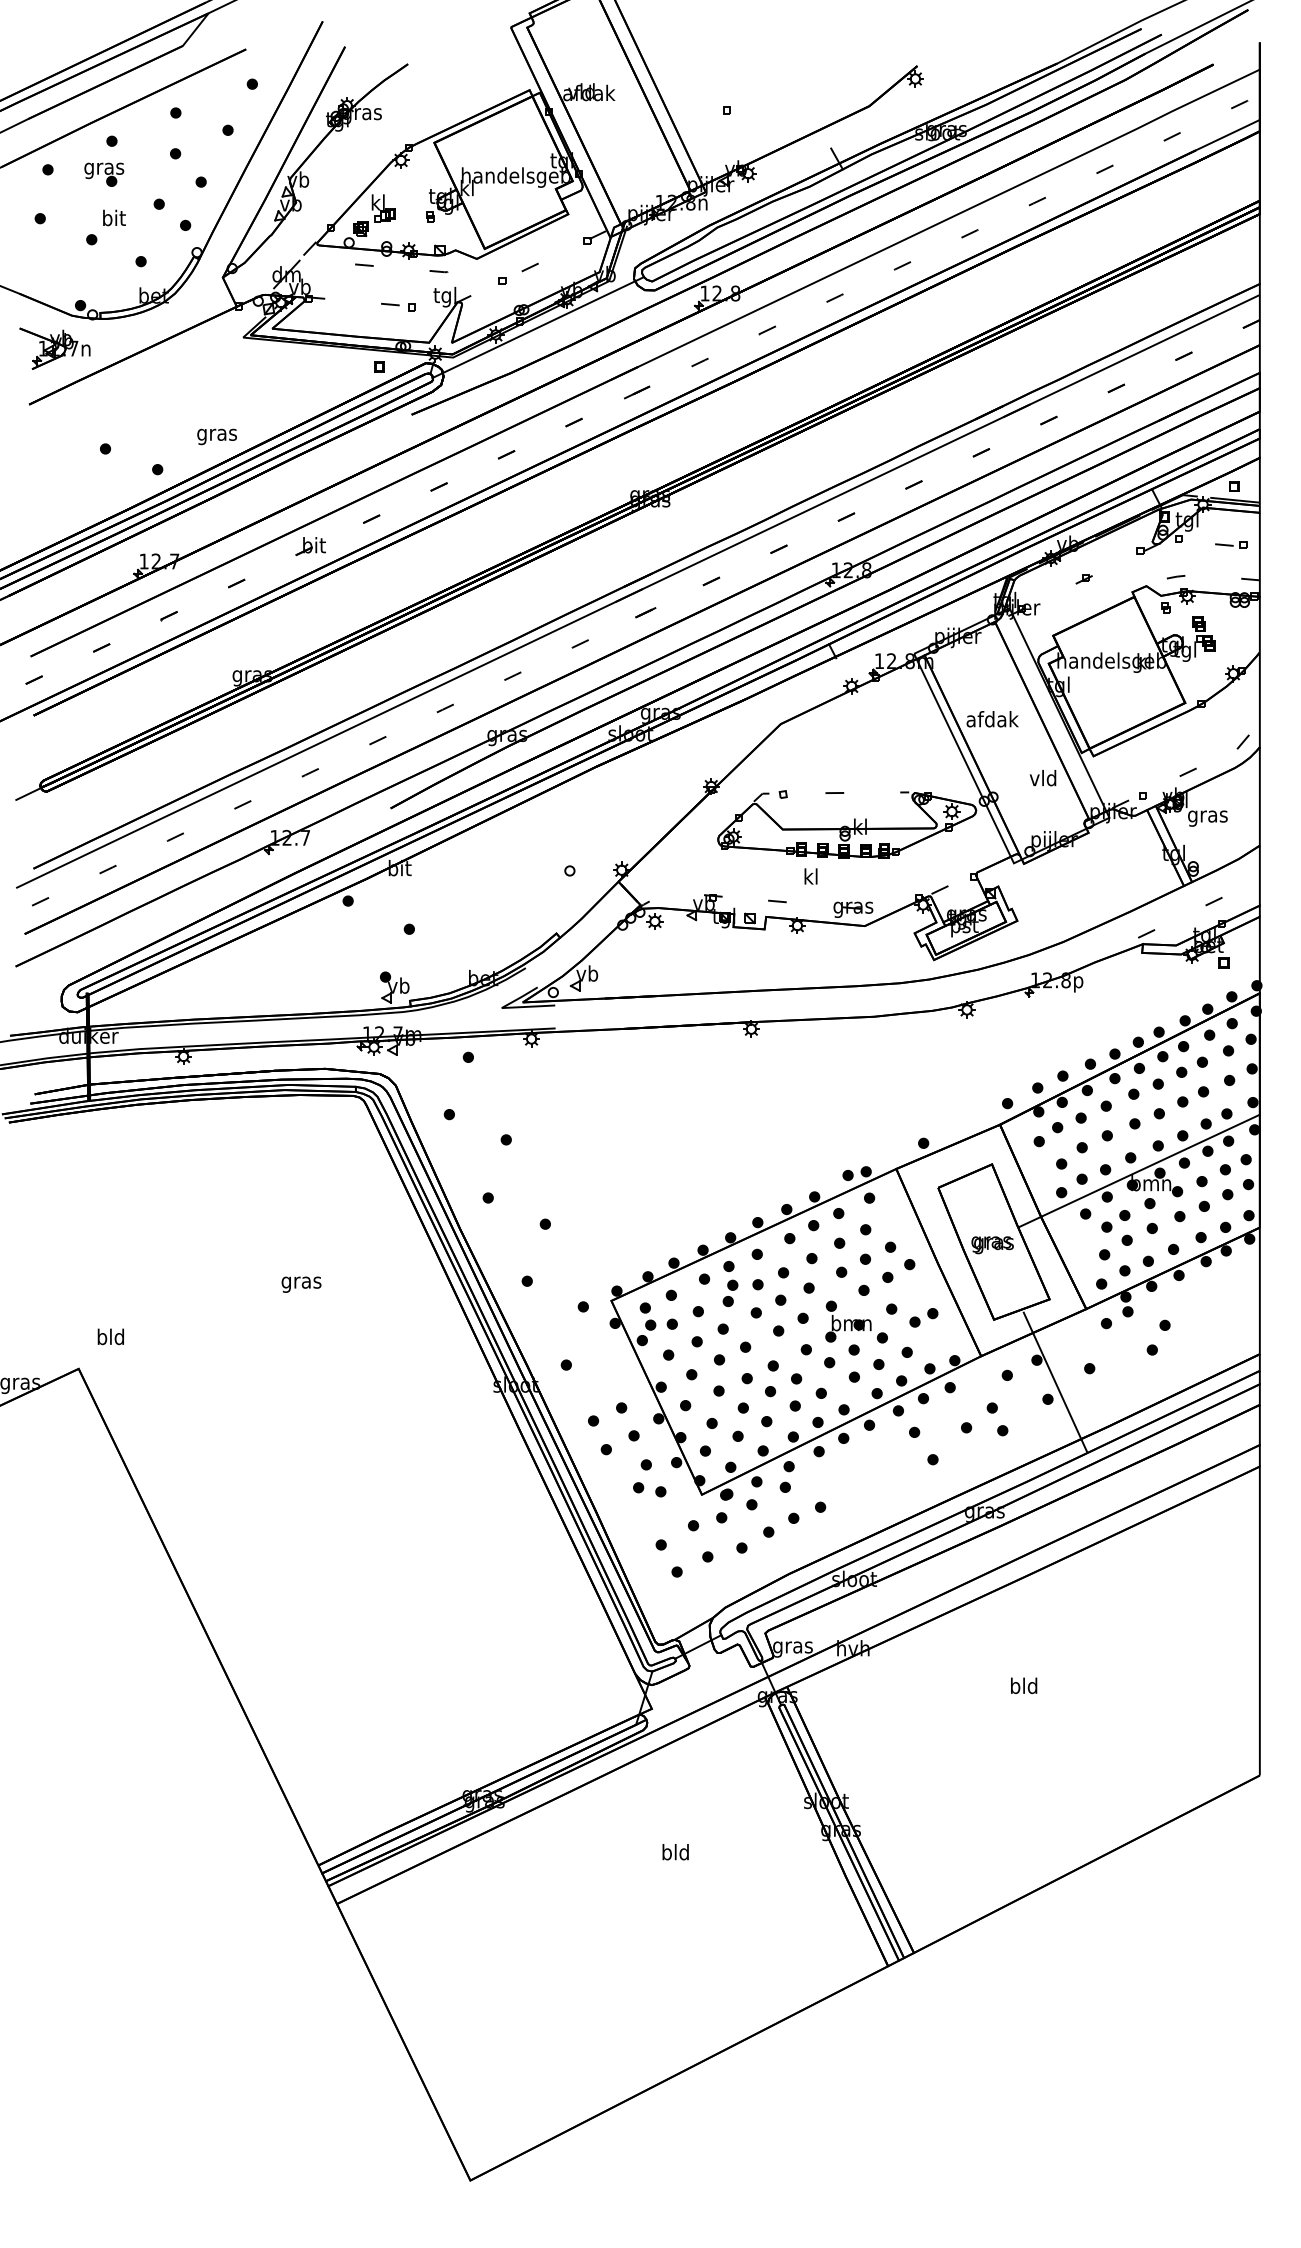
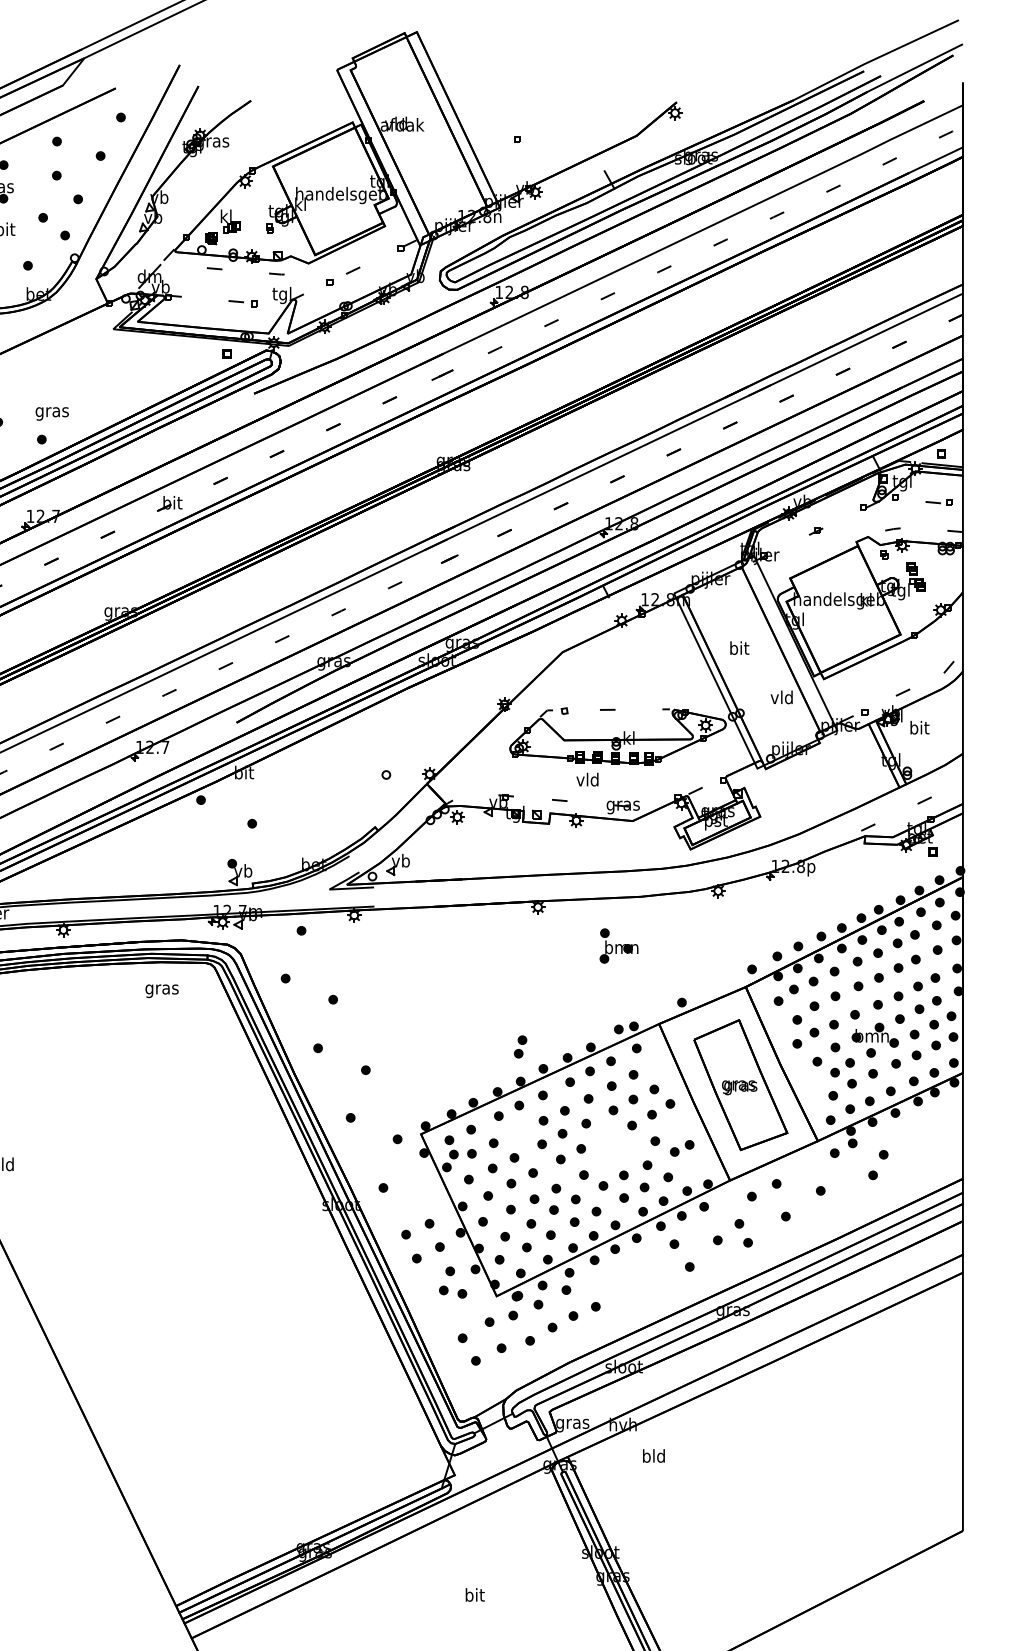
line: (537, 327) -> (359, 320), removed
text: (216, 436) -> (51, 413), moved
text: (992, 719) -> (739, 648), afdak -> bit
text: (1207, 816) -> (919, 729), gras -> bit
text: (810, 876) -> (587, 779), kl -> vld
line: (1139, 1170) -> (862, 1025), removed
text: (301, 1284) -> (162, 991), moved
part: (730, 1293) -> (520, 1047), moved
part: (848, 1321) -> (619, 945), moved
line: (1054, 1381) -> (791, 1201), removed
text: (1024, 1685) -> (654, 1455), moved
text: (675, 1852) -> (474, 1595), bld -> bit

